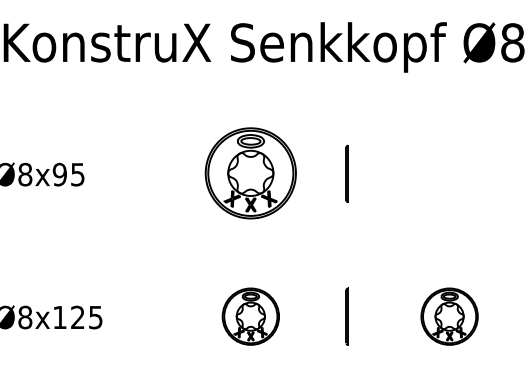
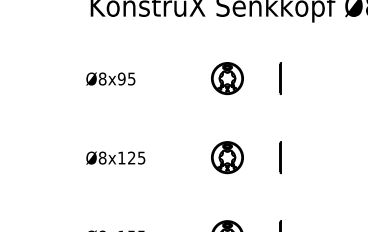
part: (250, 173) -> (227, 78), size x0.62
part: (449, 316) -> (337, 157), removed

